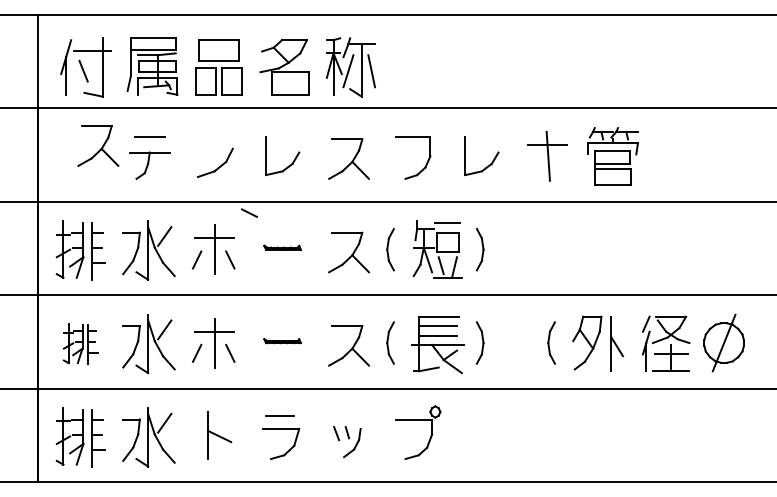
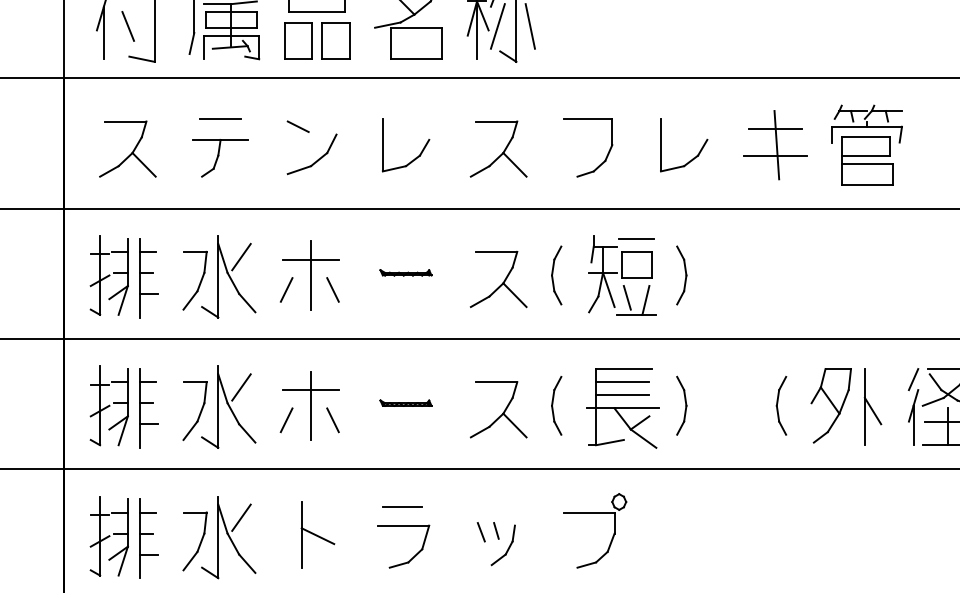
part: (98, 145) -> (128, 148), moved
line: (547, 163) -> (775, 155), added
line: (248, 212) -> (296, 125), moved
part: (80, 343) -> (123, 406), size x1.43

